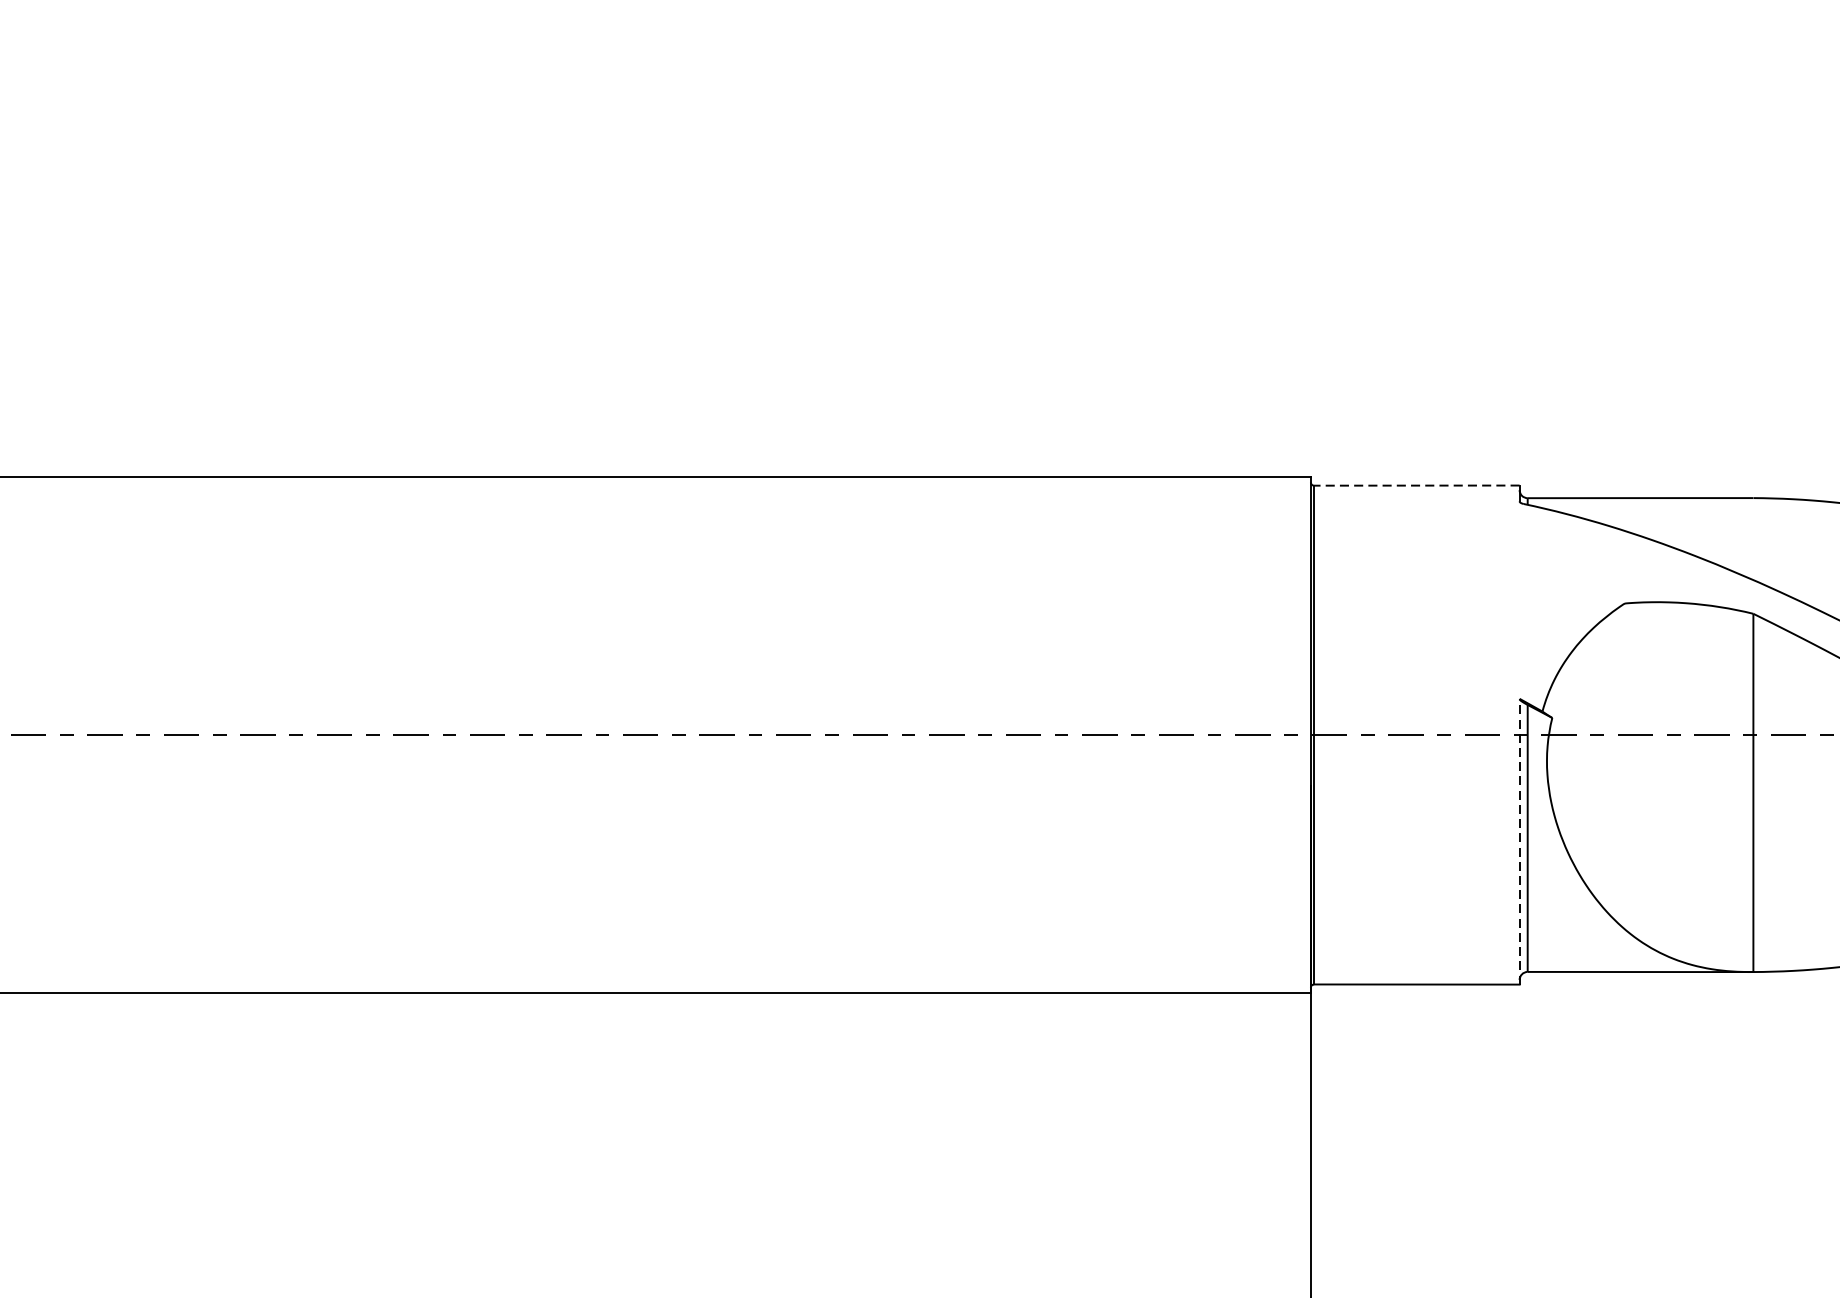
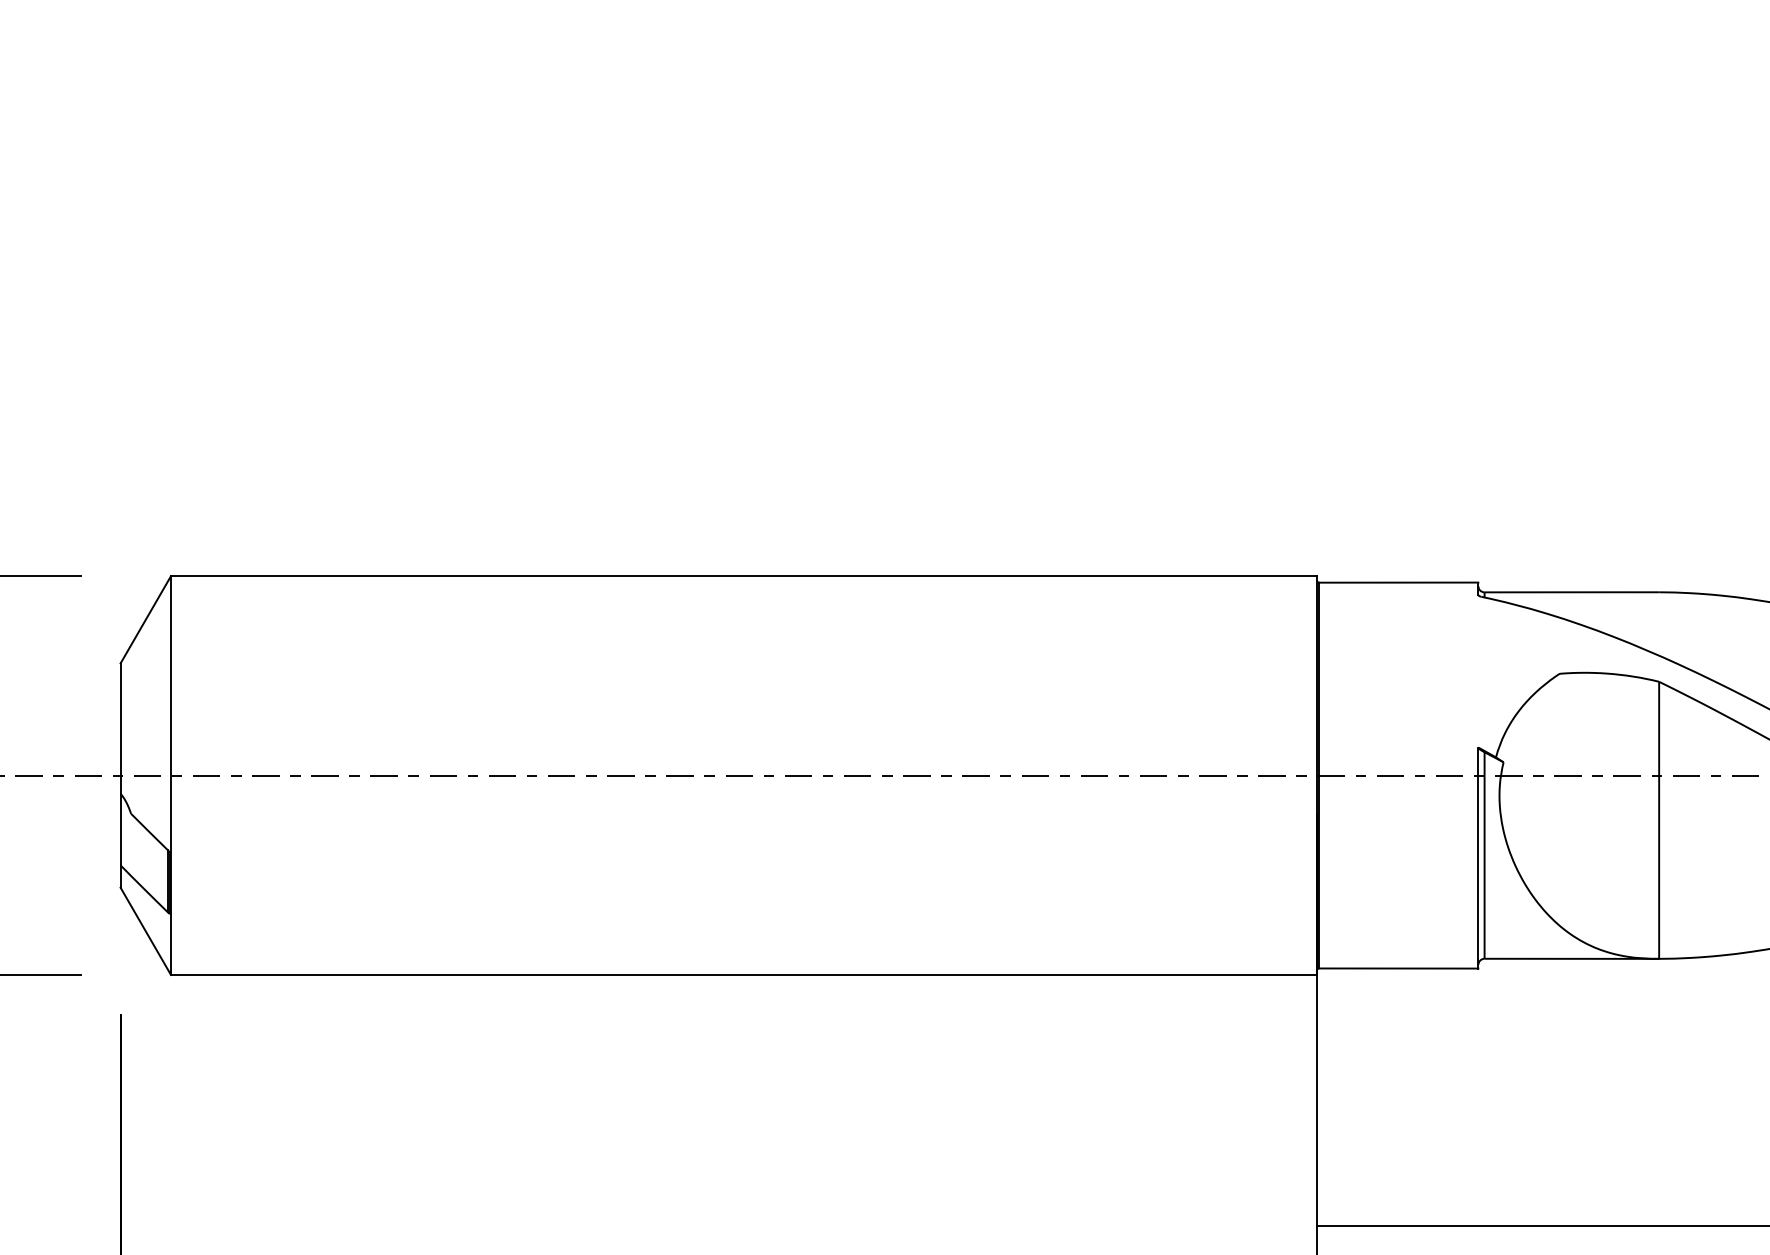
line: (1416, 485) -> (1398, 582), dashed -> solid
line: (1519, 842) -> (1478, 858), dashed -> solid

